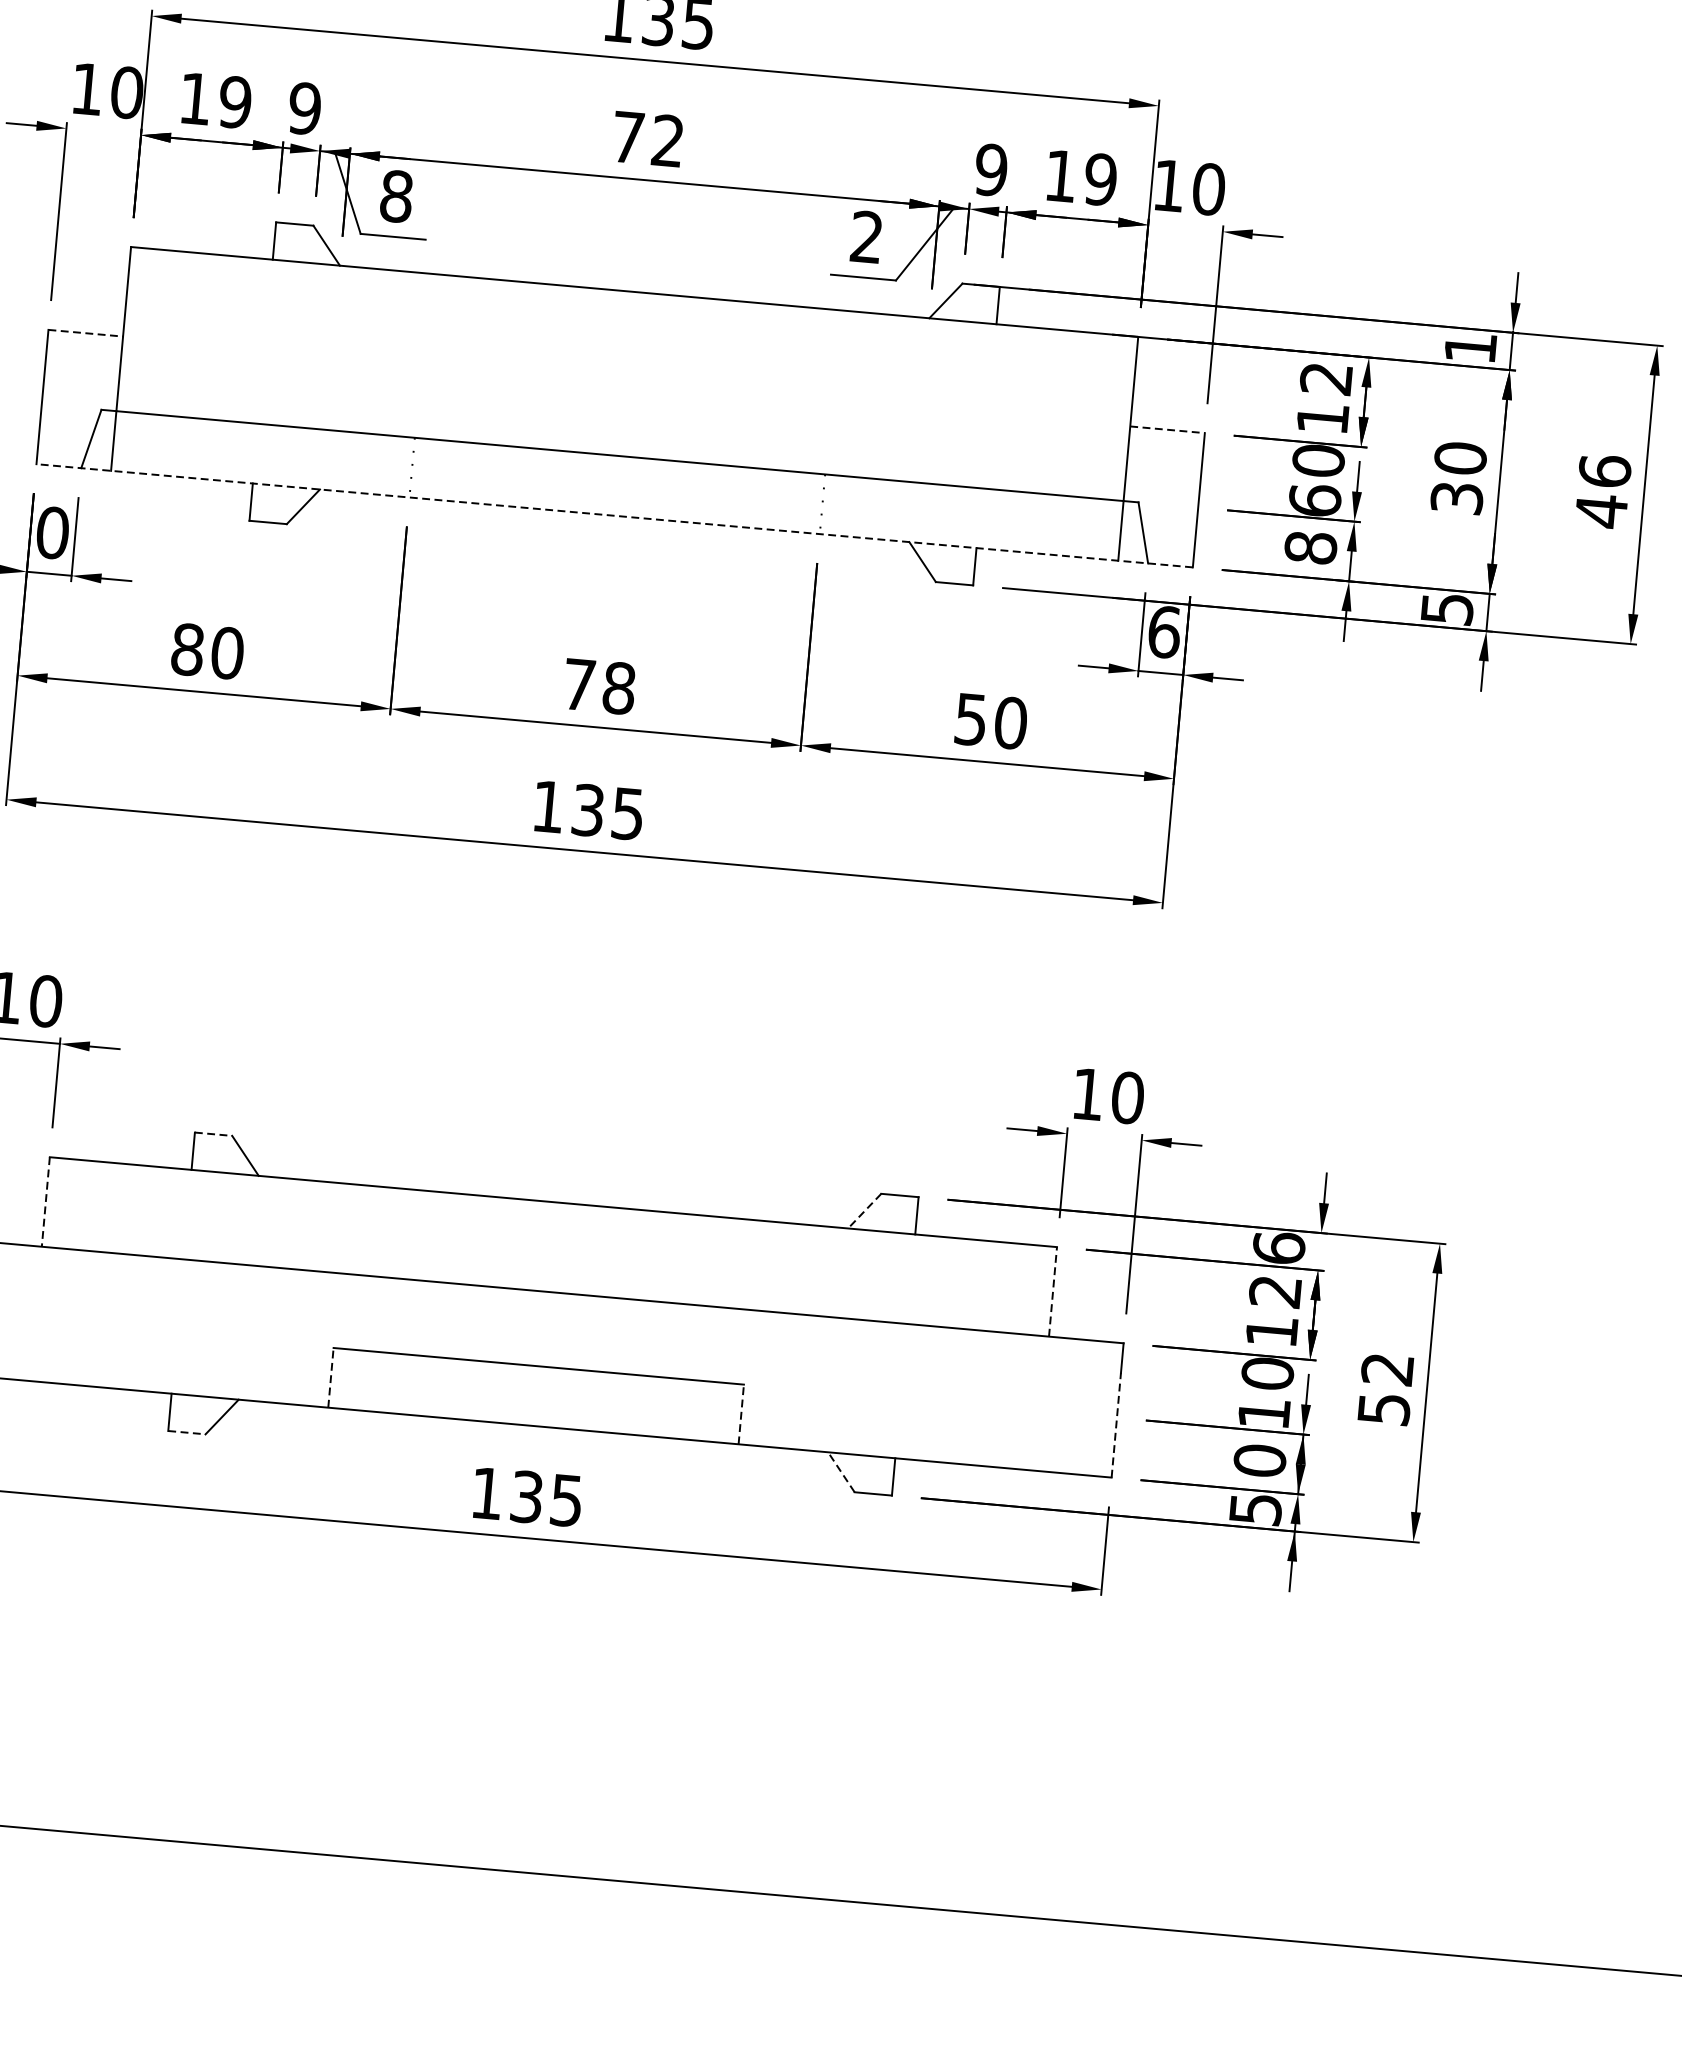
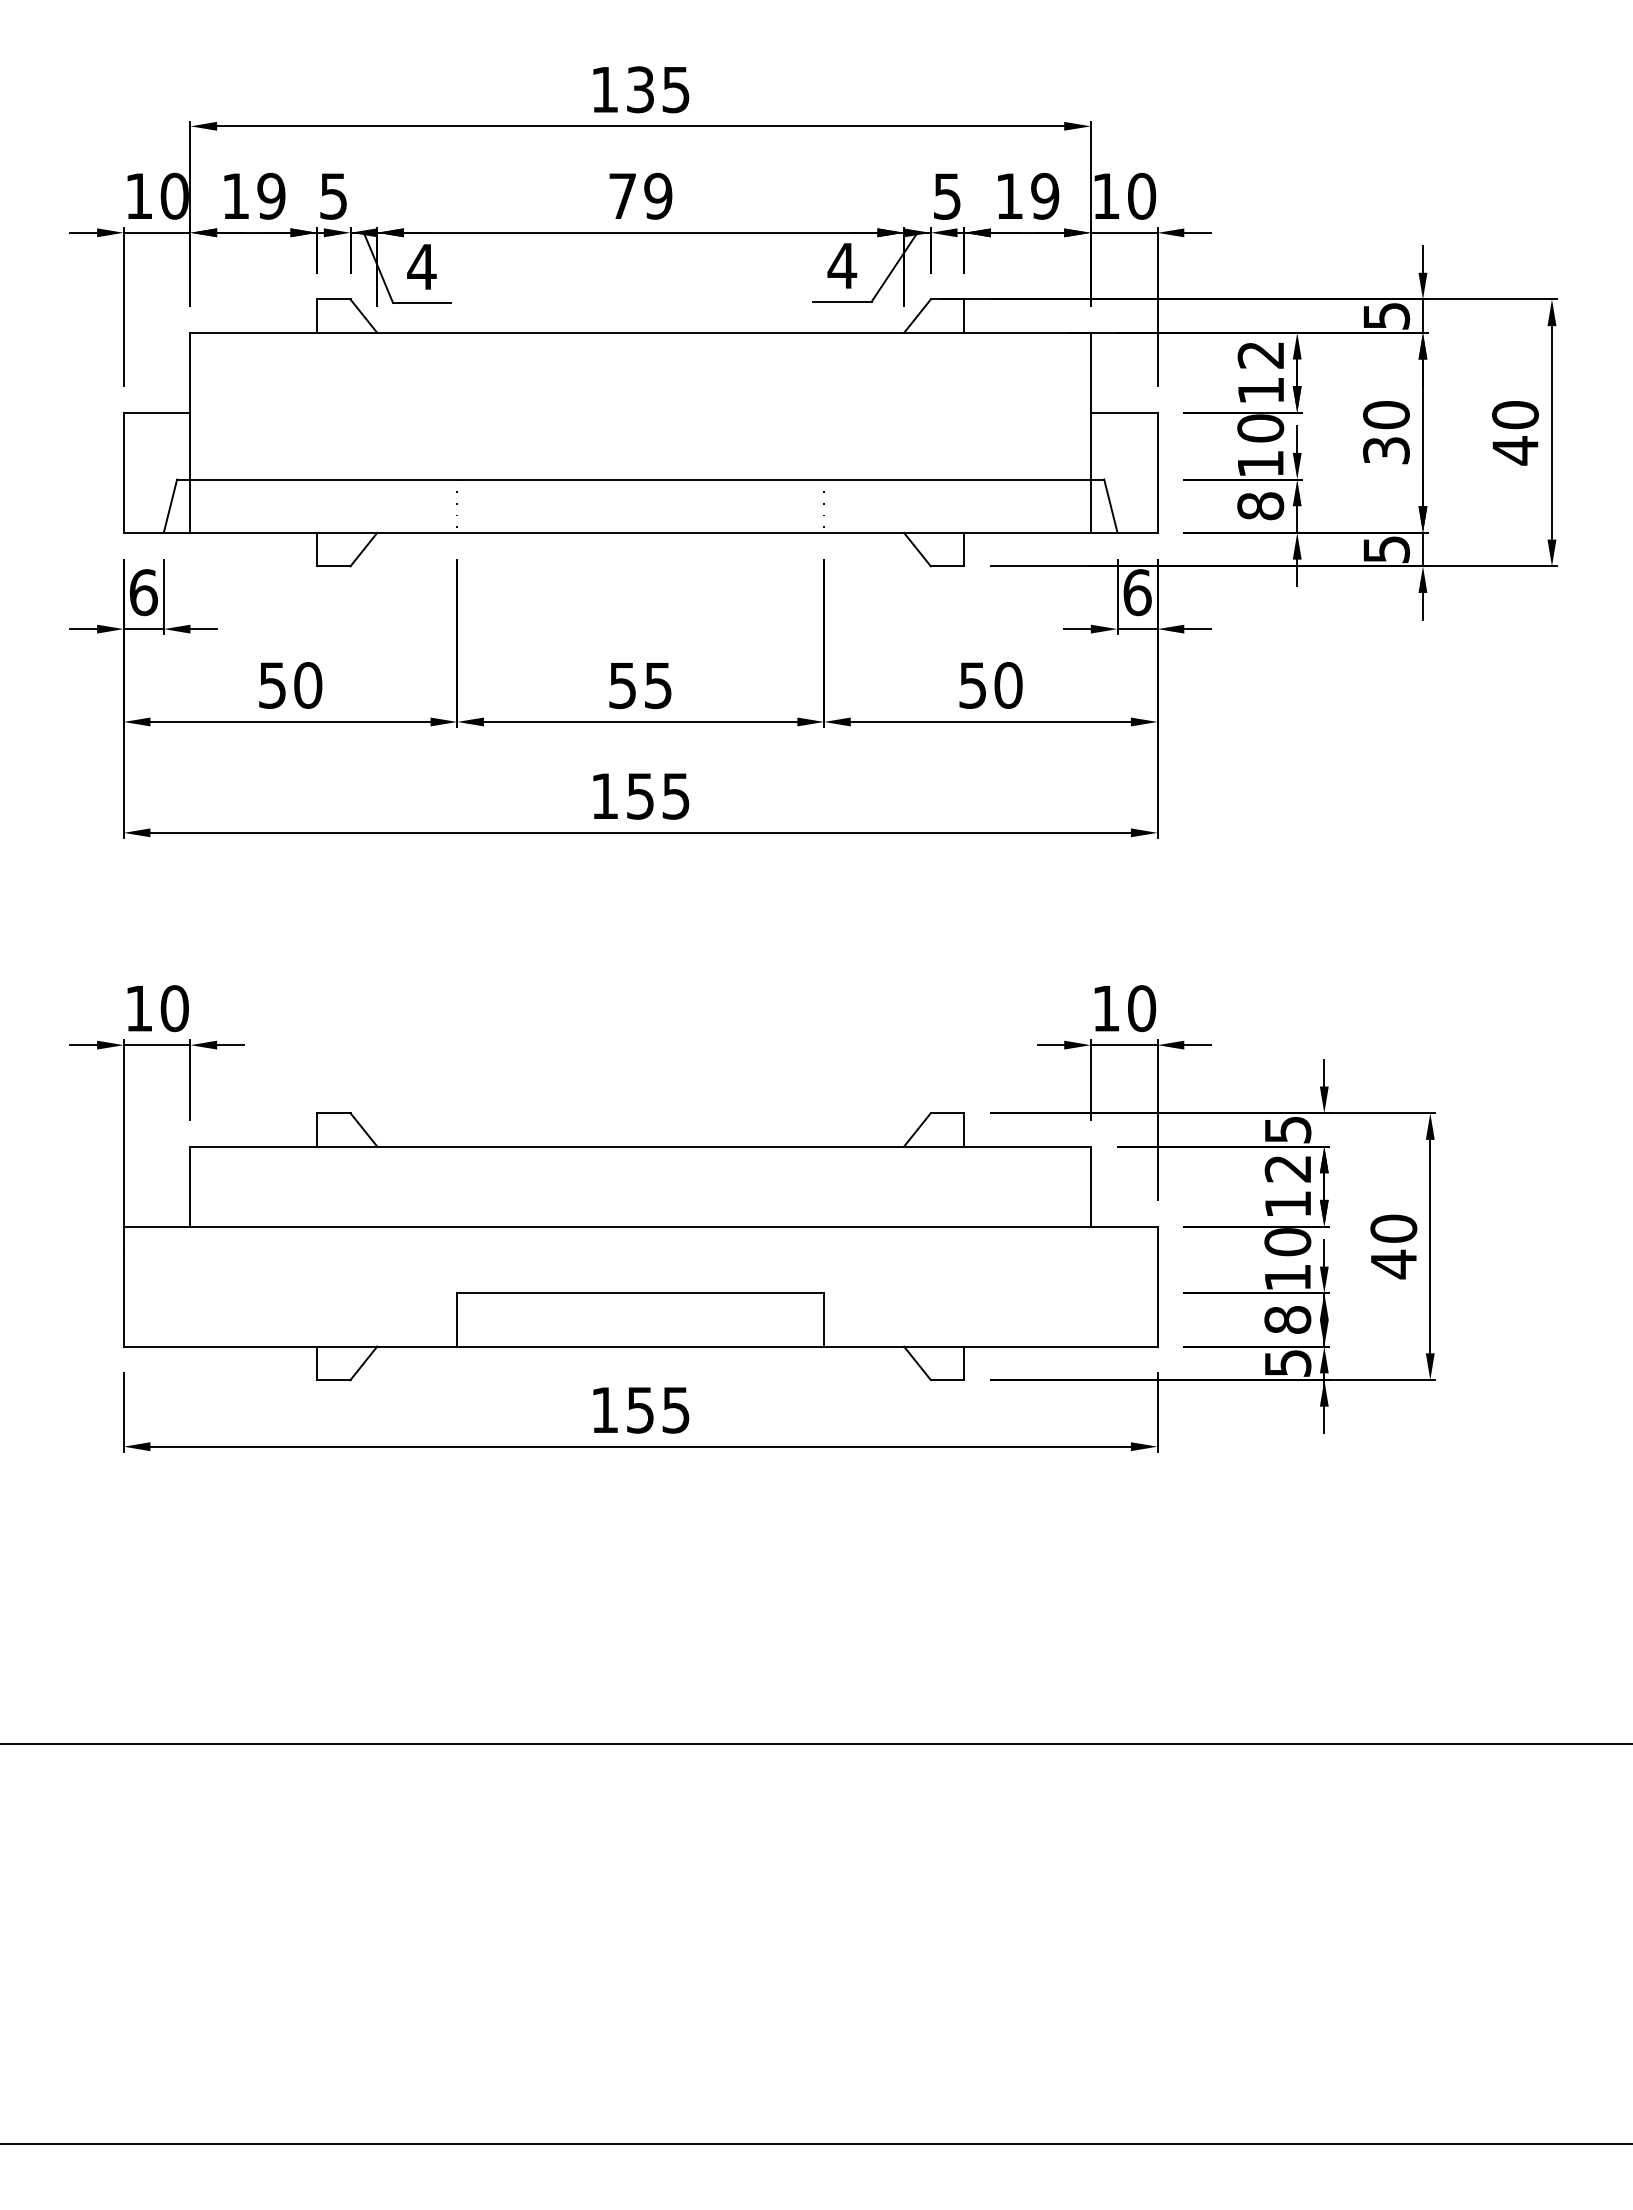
text: (304, 107) -> (333, 195), 9 -> 5
line: (103, 131) -> (156, 232), added
text: (668, 140) -> (658, 195), 72 -> 79
text: (991, 170) -> (947, 196), 9 -> 5
text: (396, 195) -> (421, 266), 8 -> 4
line: (1184, 227) -> (1123, 232), added
text: (867, 236) -> (842, 265), 2 -> 4
line: (86, 332) -> (157, 412), dashed -> solid
text: (1470, 348) -> (1386, 316), 1 -> 5
line: (1167, 429) -> (1124, 412), dashed -> solid
text: (1605, 470) -> (1515, 414), 46 -> 40
text: (1314, 500) -> (1260, 463), 60 -> 10
line: (614, 515) -> (640, 532), dashed -> solid
text: (52, 532) -> (143, 592), 0 -> 6
text: (187, 649) -> (272, 685), 80 -> 50
text: (599, 686) -> (640, 685), 78 -> 55
text: (588, 809) -> (640, 795), 135 -> 155
line: (213, 1134) -> (333, 1113), dashed -> solid
line: (1103, 1137) -> (1123, 1045), added
line: (45, 1203) -> (190, 1187), dashed -> solid
line: (864, 1211) -> (917, 1130), dashed -> solid
text: (1278, 1247) -> (1287, 1129), 6 -> 5
line: (1052, 1291) -> (1090, 1186), dashed -> solid
line: (331, 1377) -> (457, 1319), dashed -> solid
text: (1385, 1389) -> (1393, 1246), 52 -> 40
line: (741, 1413) -> (824, 1319), dashed -> solid
line: (1116, 1424) -> (1157, 1299), dashed -> solid
line: (186, 1433) -> (333, 1380), dashed -> solid
text: (1259, 1460) -> (1287, 1319), 0 -> 8
line: (841, 1471) -> (917, 1362), dashed -> solid
text: (526, 1496) -> (640, 1409), 135 -> 155

